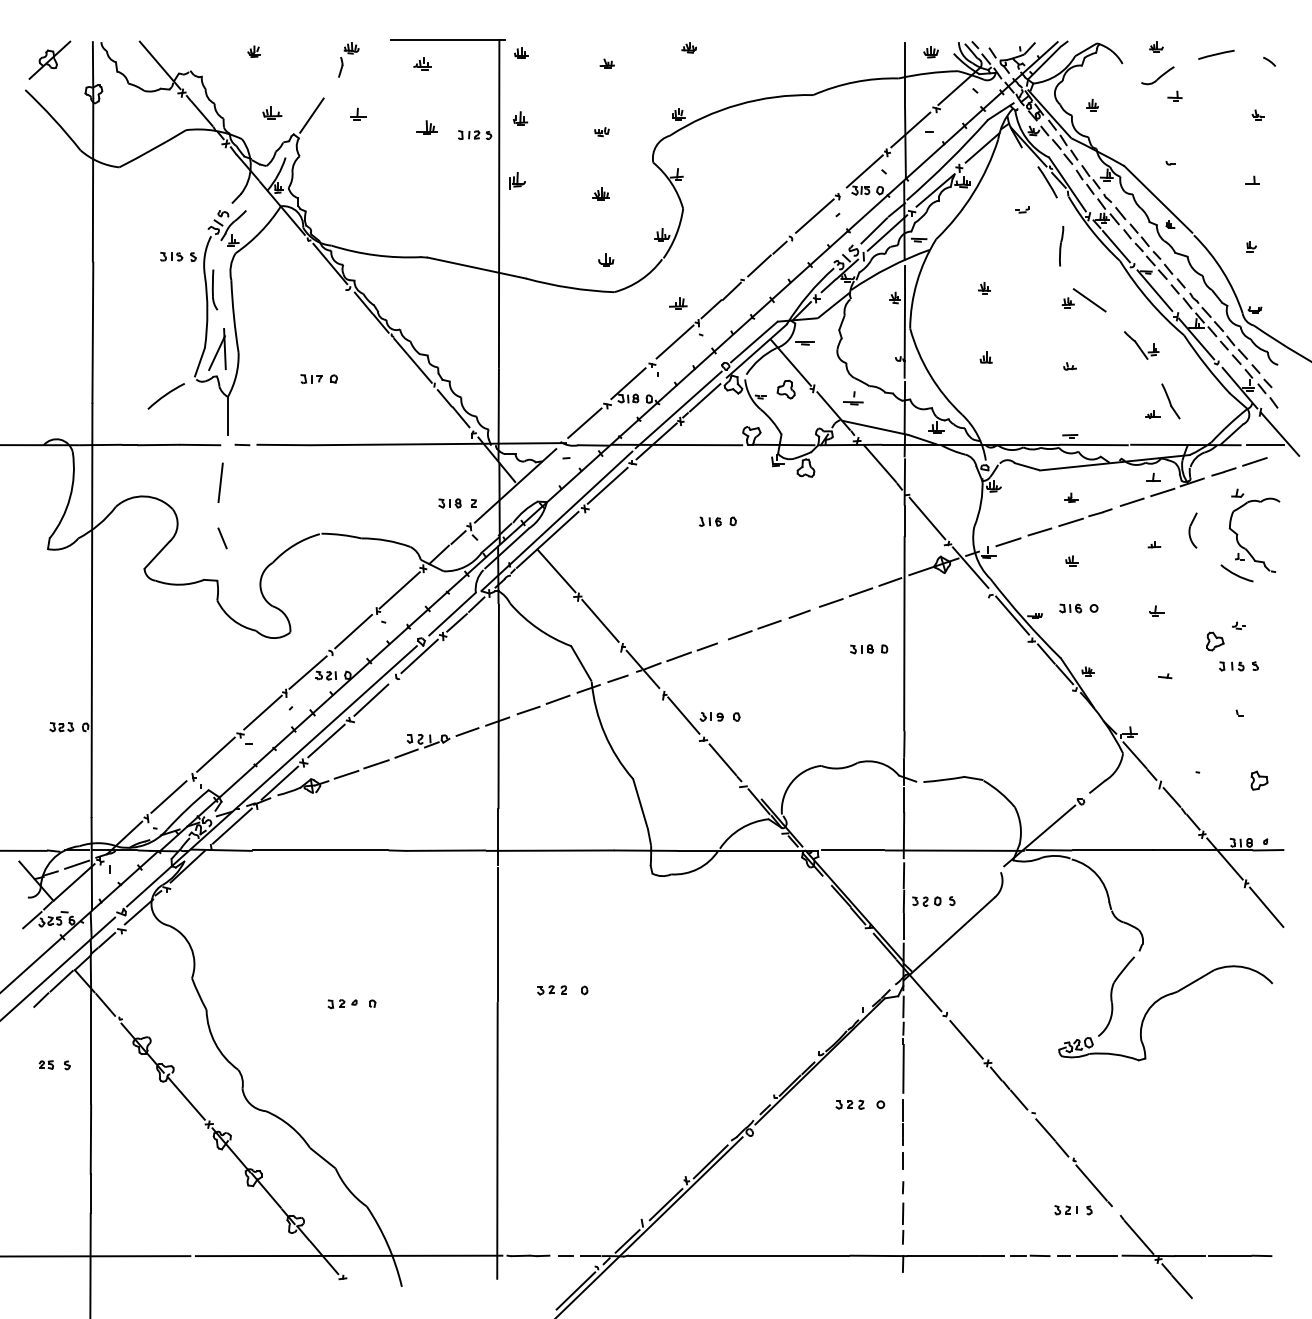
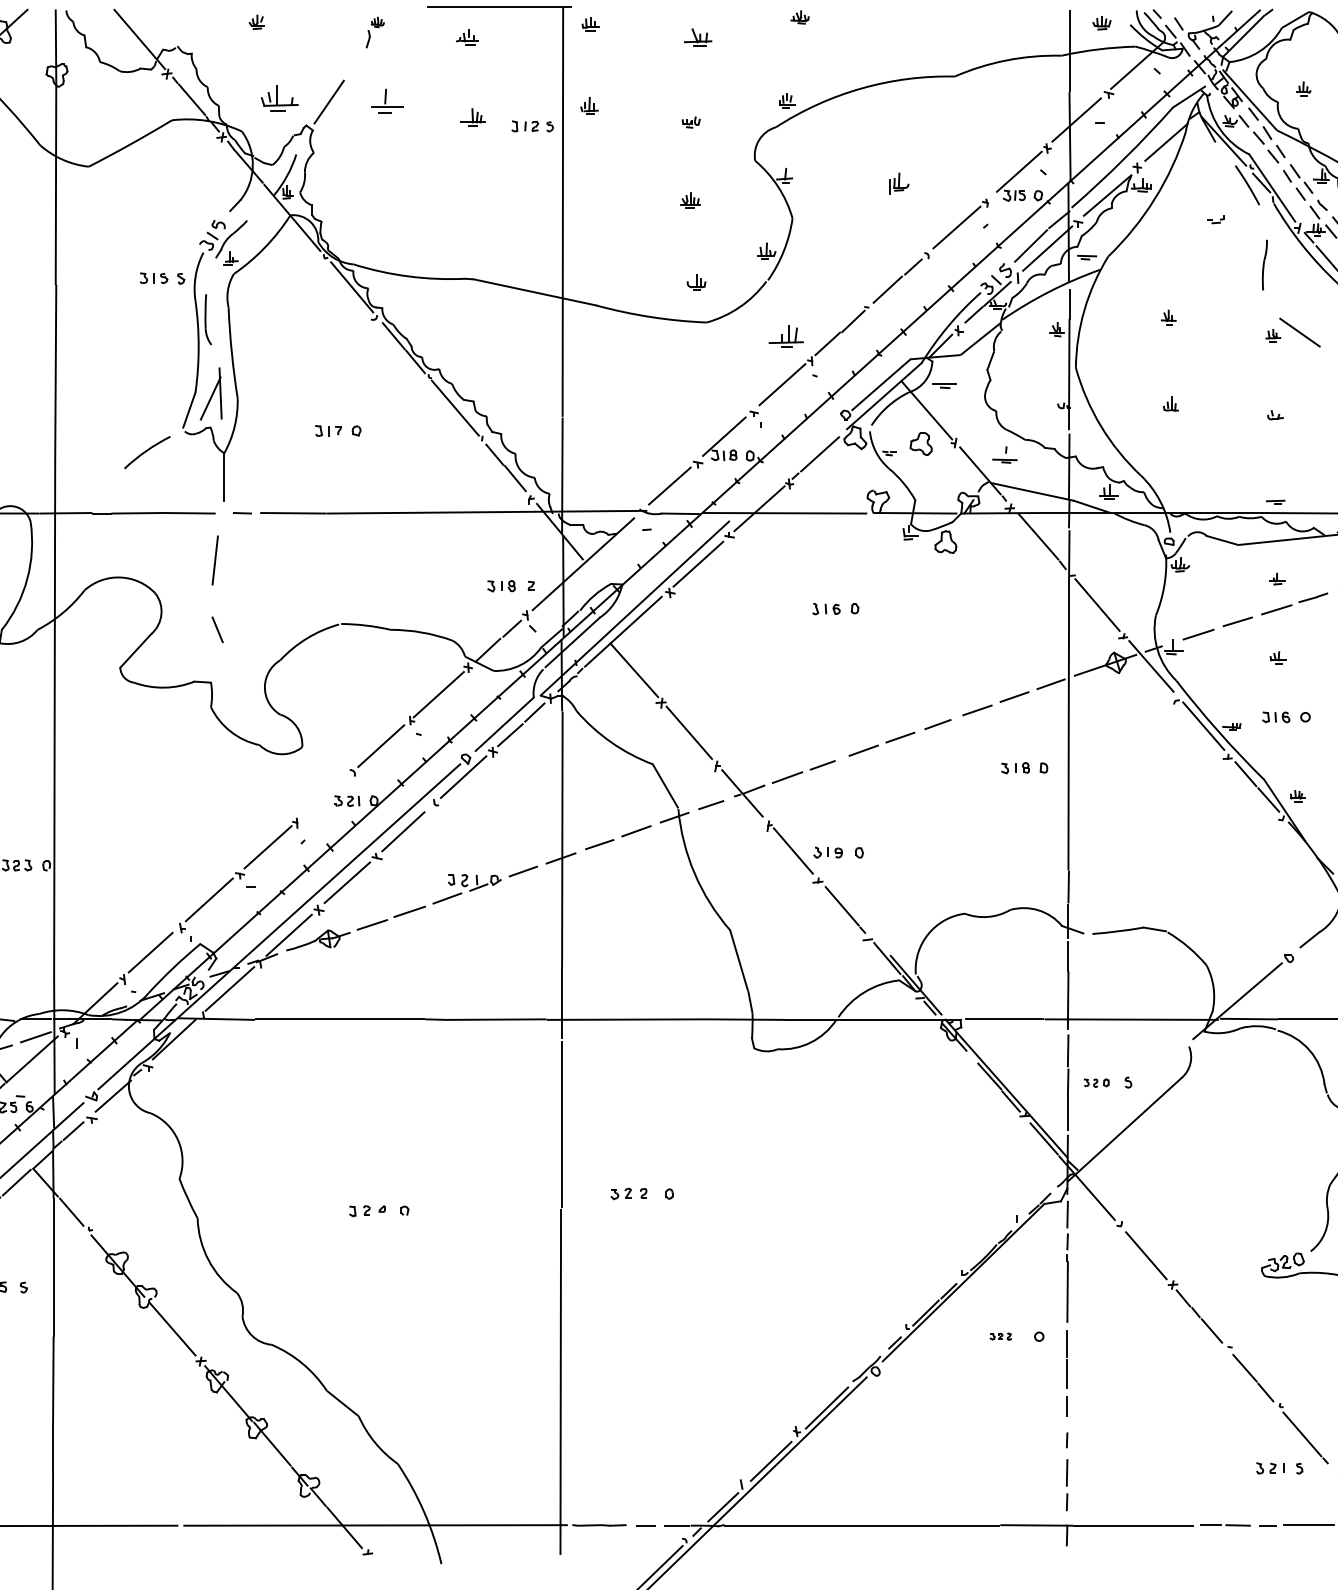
part: (348, 59) -> (374, 32), size x0.7
part: (606, 63) -> (696, 37), size x1.6
part: (272, 112) -> (279, 98), size x1.6
part: (358, 113) -> (387, 99), size x1.6
part: (517, 180) -> (899, 183), moved
part: (678, 303) -> (786, 336), size x1.6
line: (678, 409) -> (786, 468), removed
line: (307, 672) -> (323, 797), removed
part: (926, 901) -> (1096, 1083), size x0.7
part: (849, 1104) -> (1000, 1336), size x0.6

